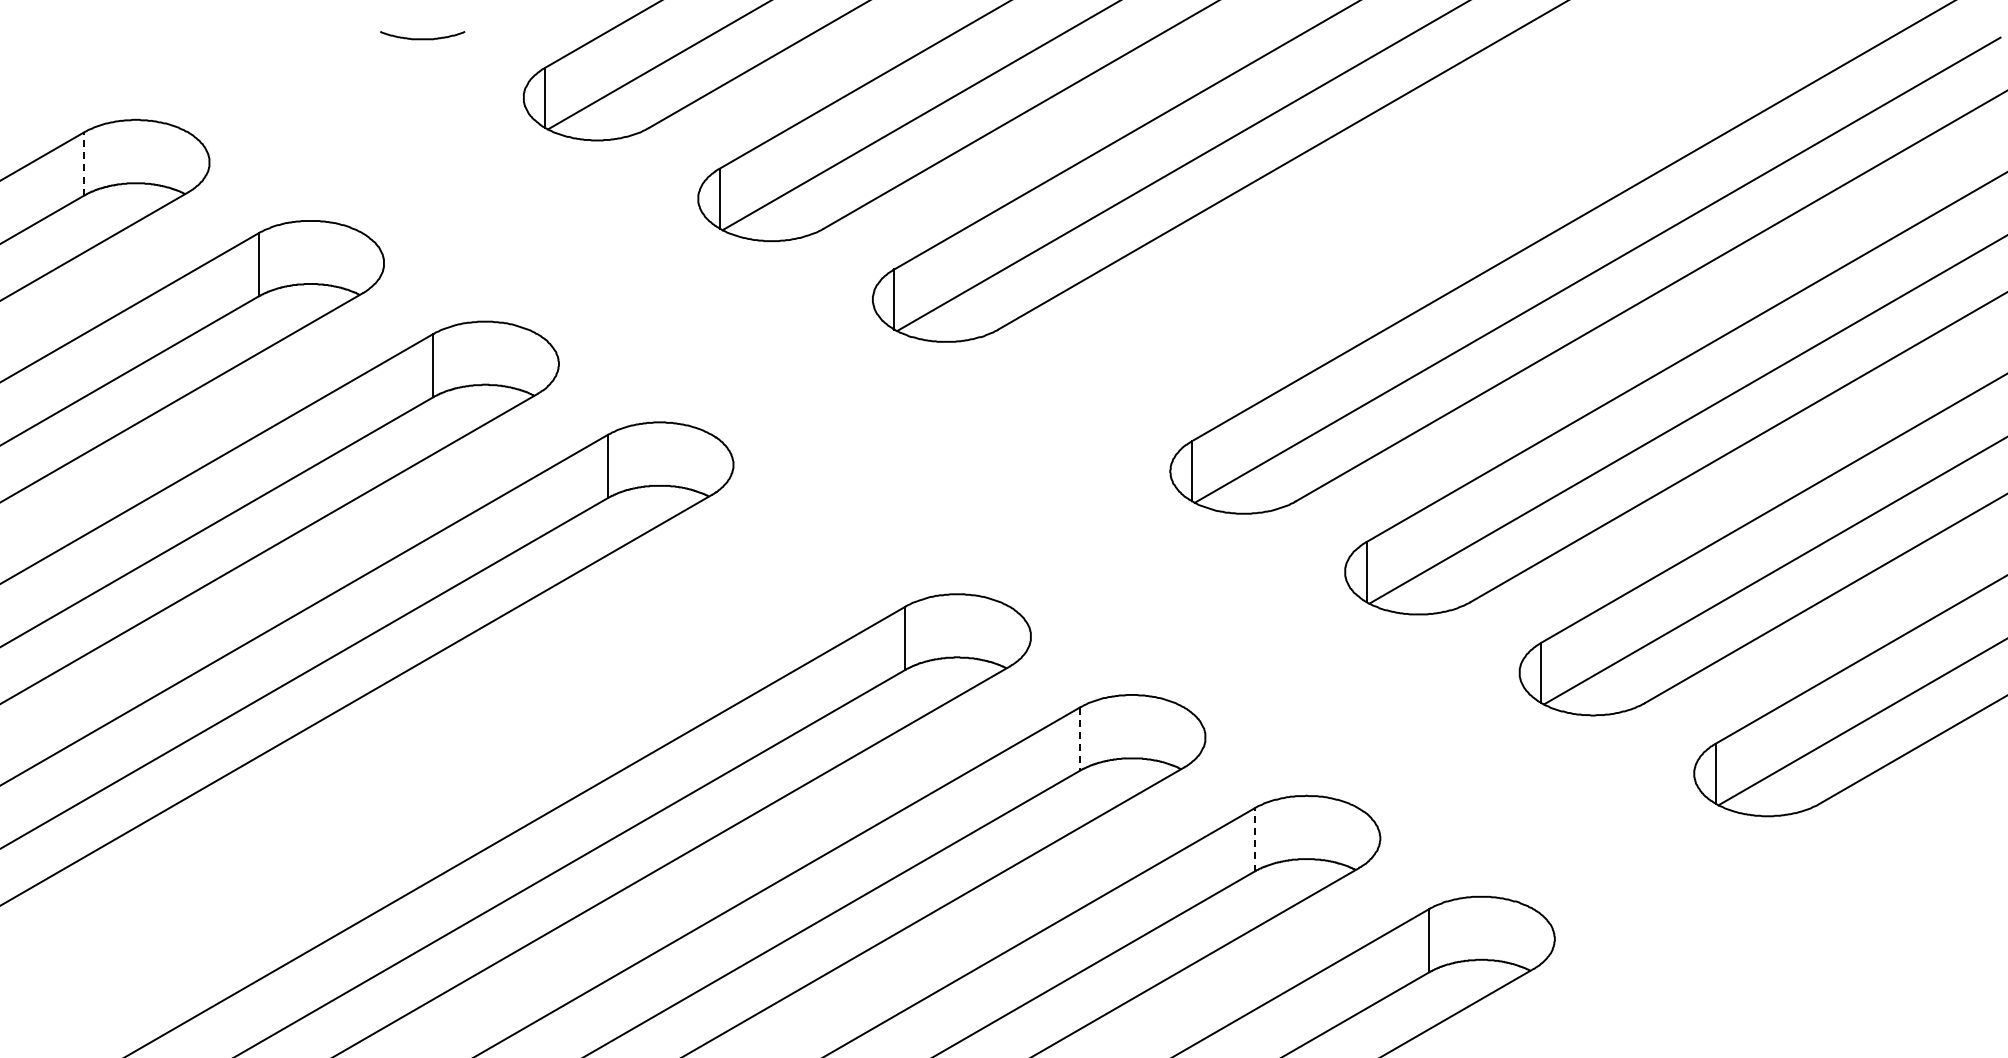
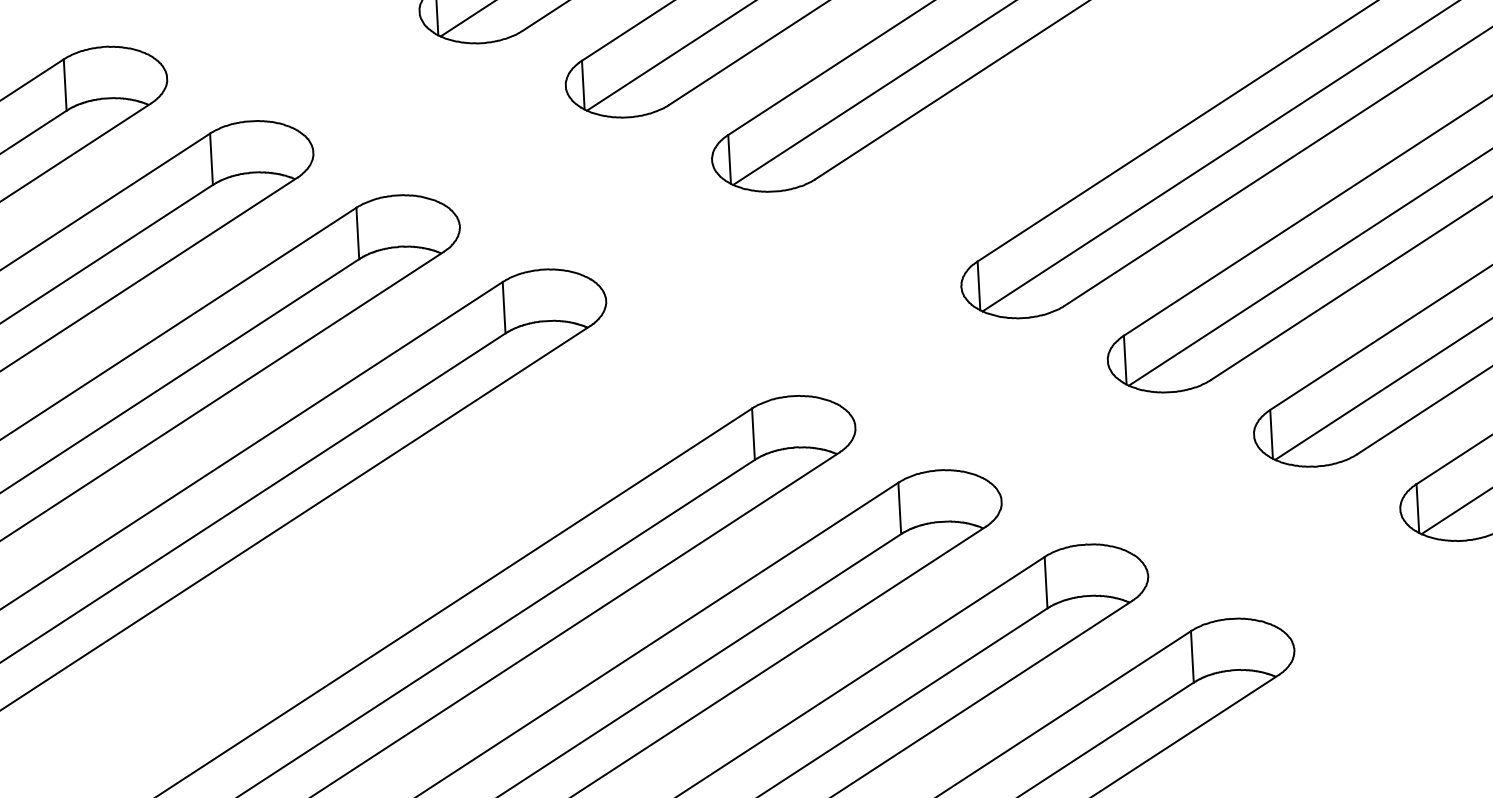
line: (83, 164) -> (64, 85), dashed -> solid
line: (1080, 739) -> (900, 508), dashed -> solid
line: (1254, 839) -> (1045, 582), dashed -> solid

